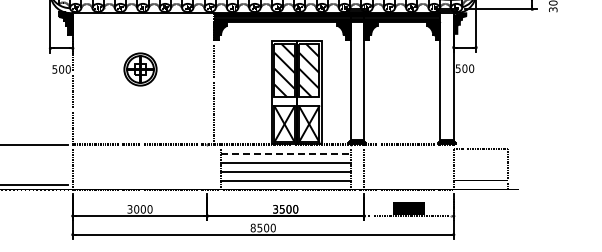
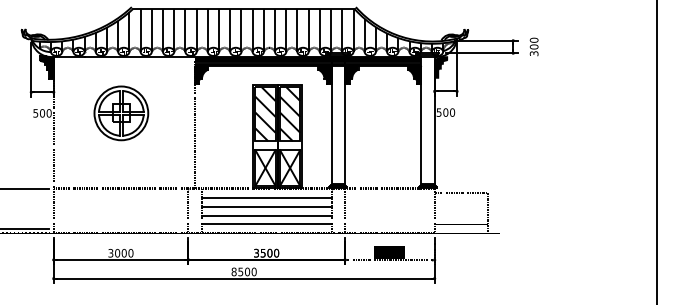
part: (140, 69) -> (121, 113), size x1.67
line: (285, 153) -> (266, 197), dashed -> solid
line: (207, 166) -> (188, 210), added

